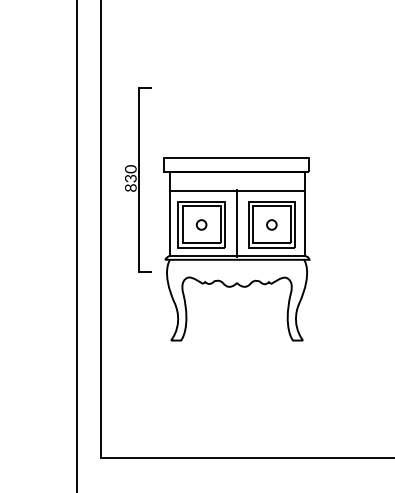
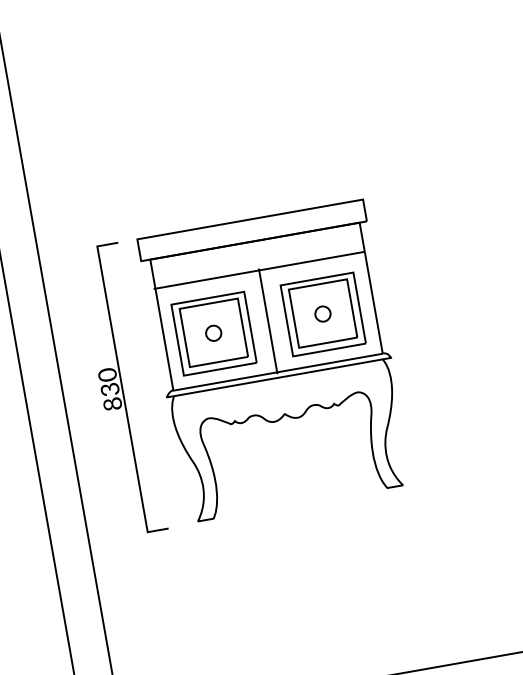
part: (138, 179) -> (122, 388), moved

